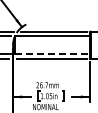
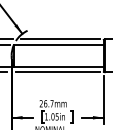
line: (52, 54) -> (59, 66), dashed -> solid

